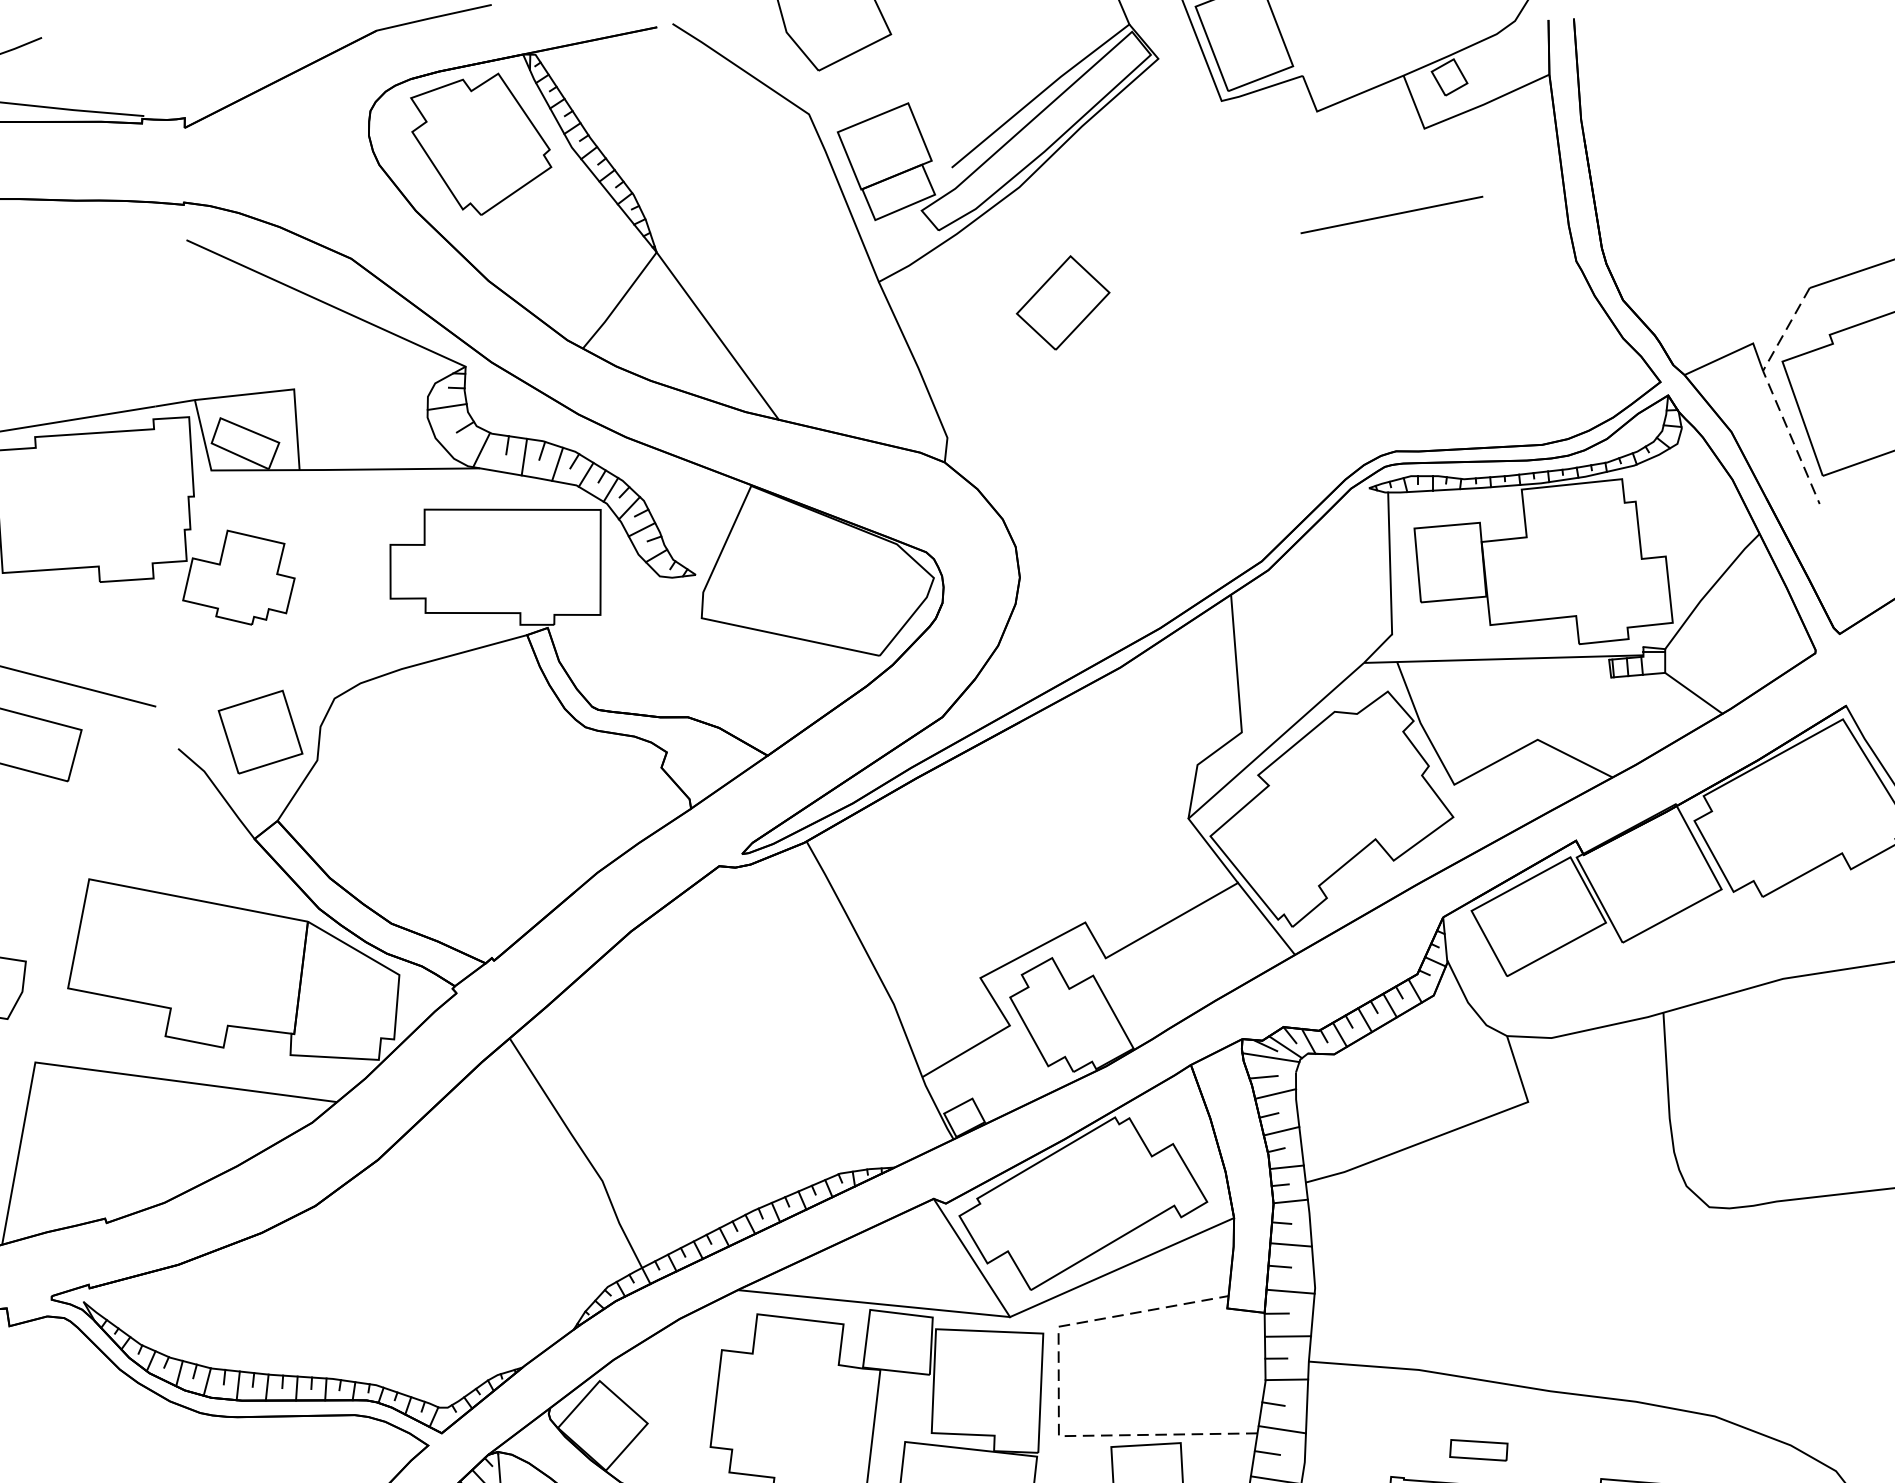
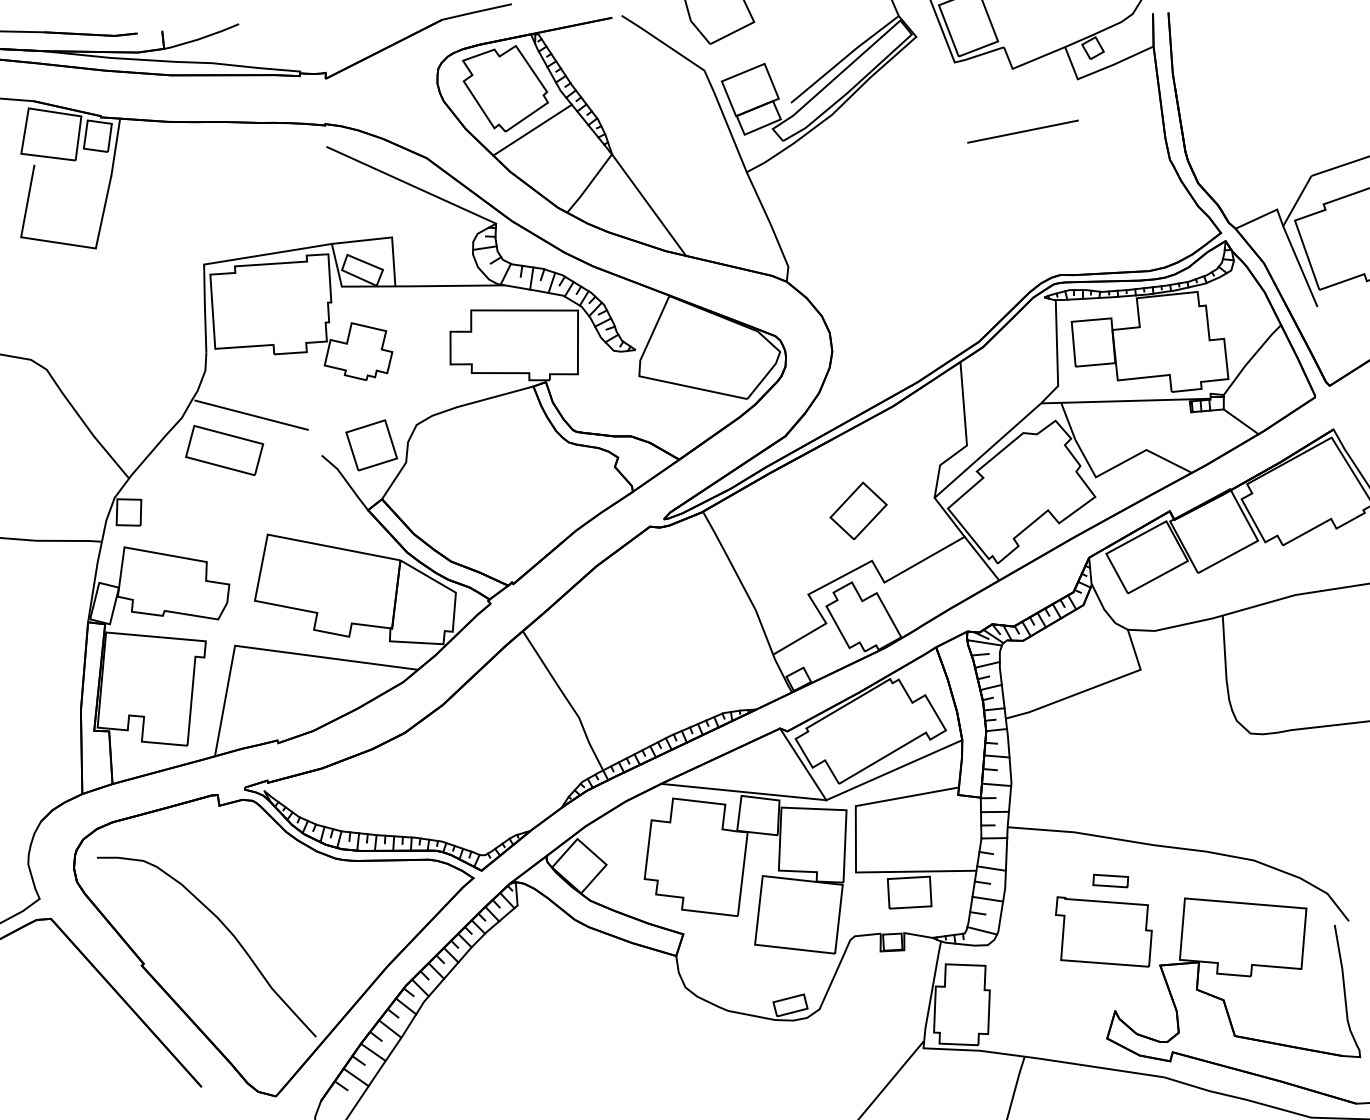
line: (525, 211) -> (532, 129), added
line: (1391, 214) -> (1022, 131), moved
part: (1063, 302) -> (858, 510), moved
line: (1773, 394) -> (1289, 240), dashed -> solid
line: (1058, 1393) -> (855, 846), dashed -> solid

